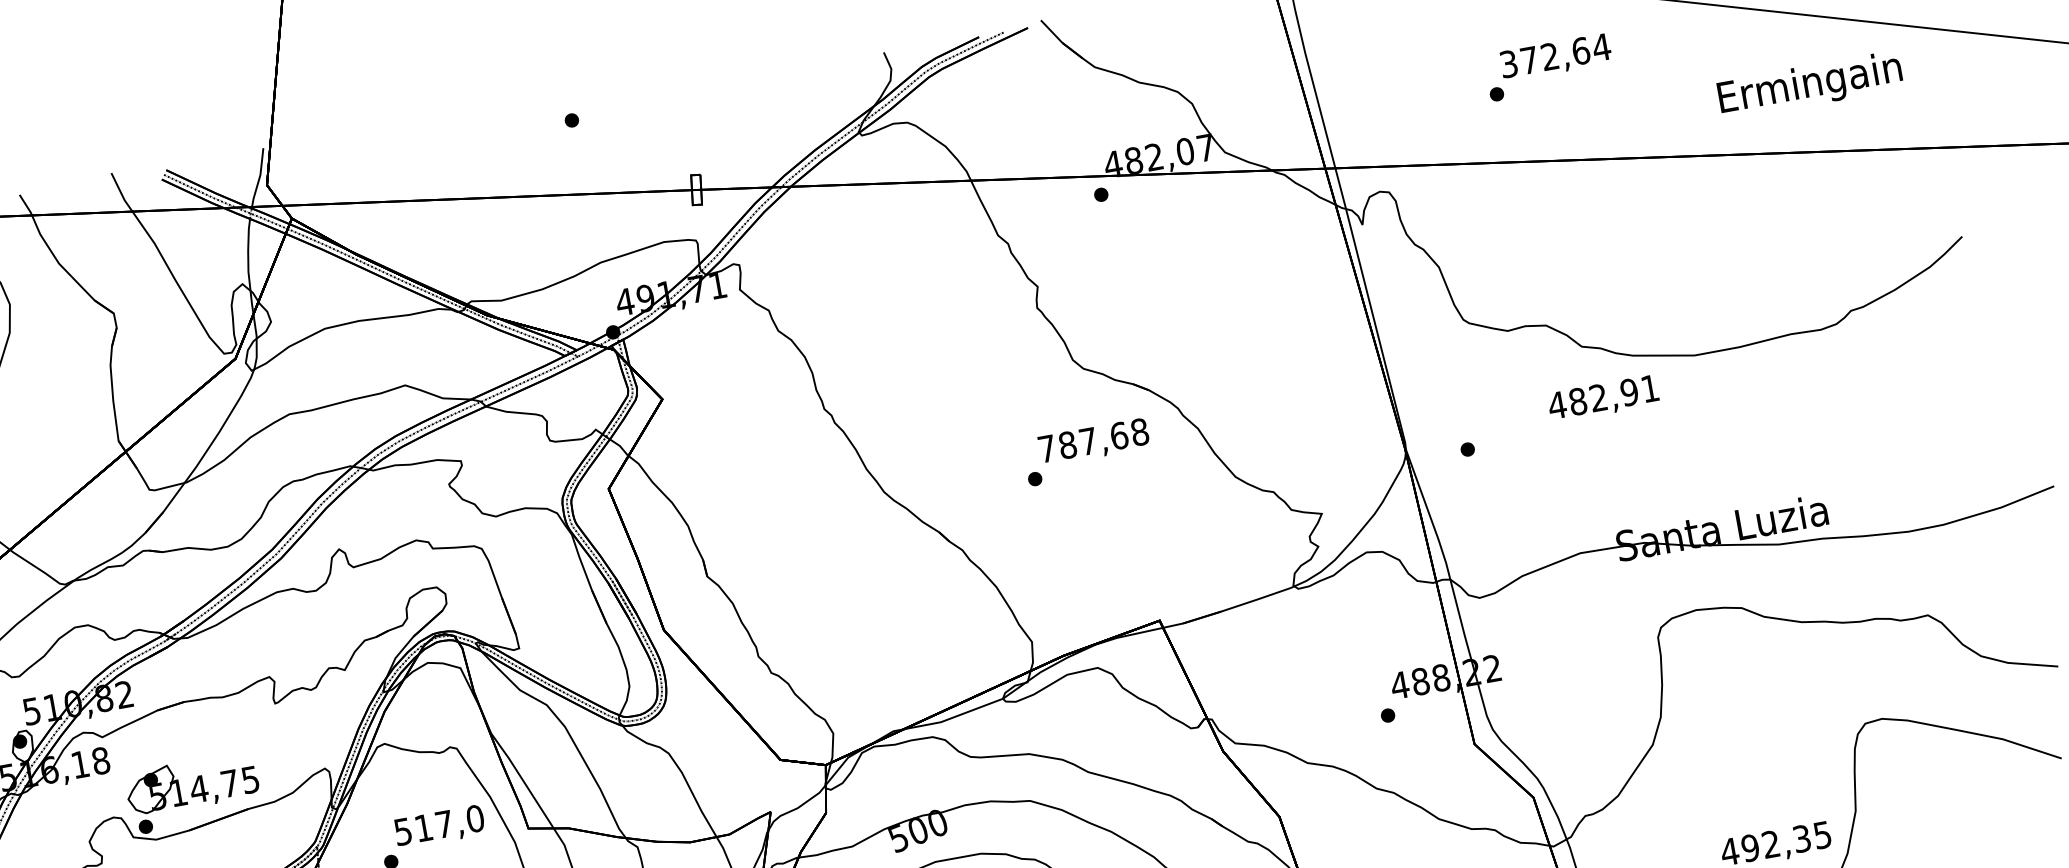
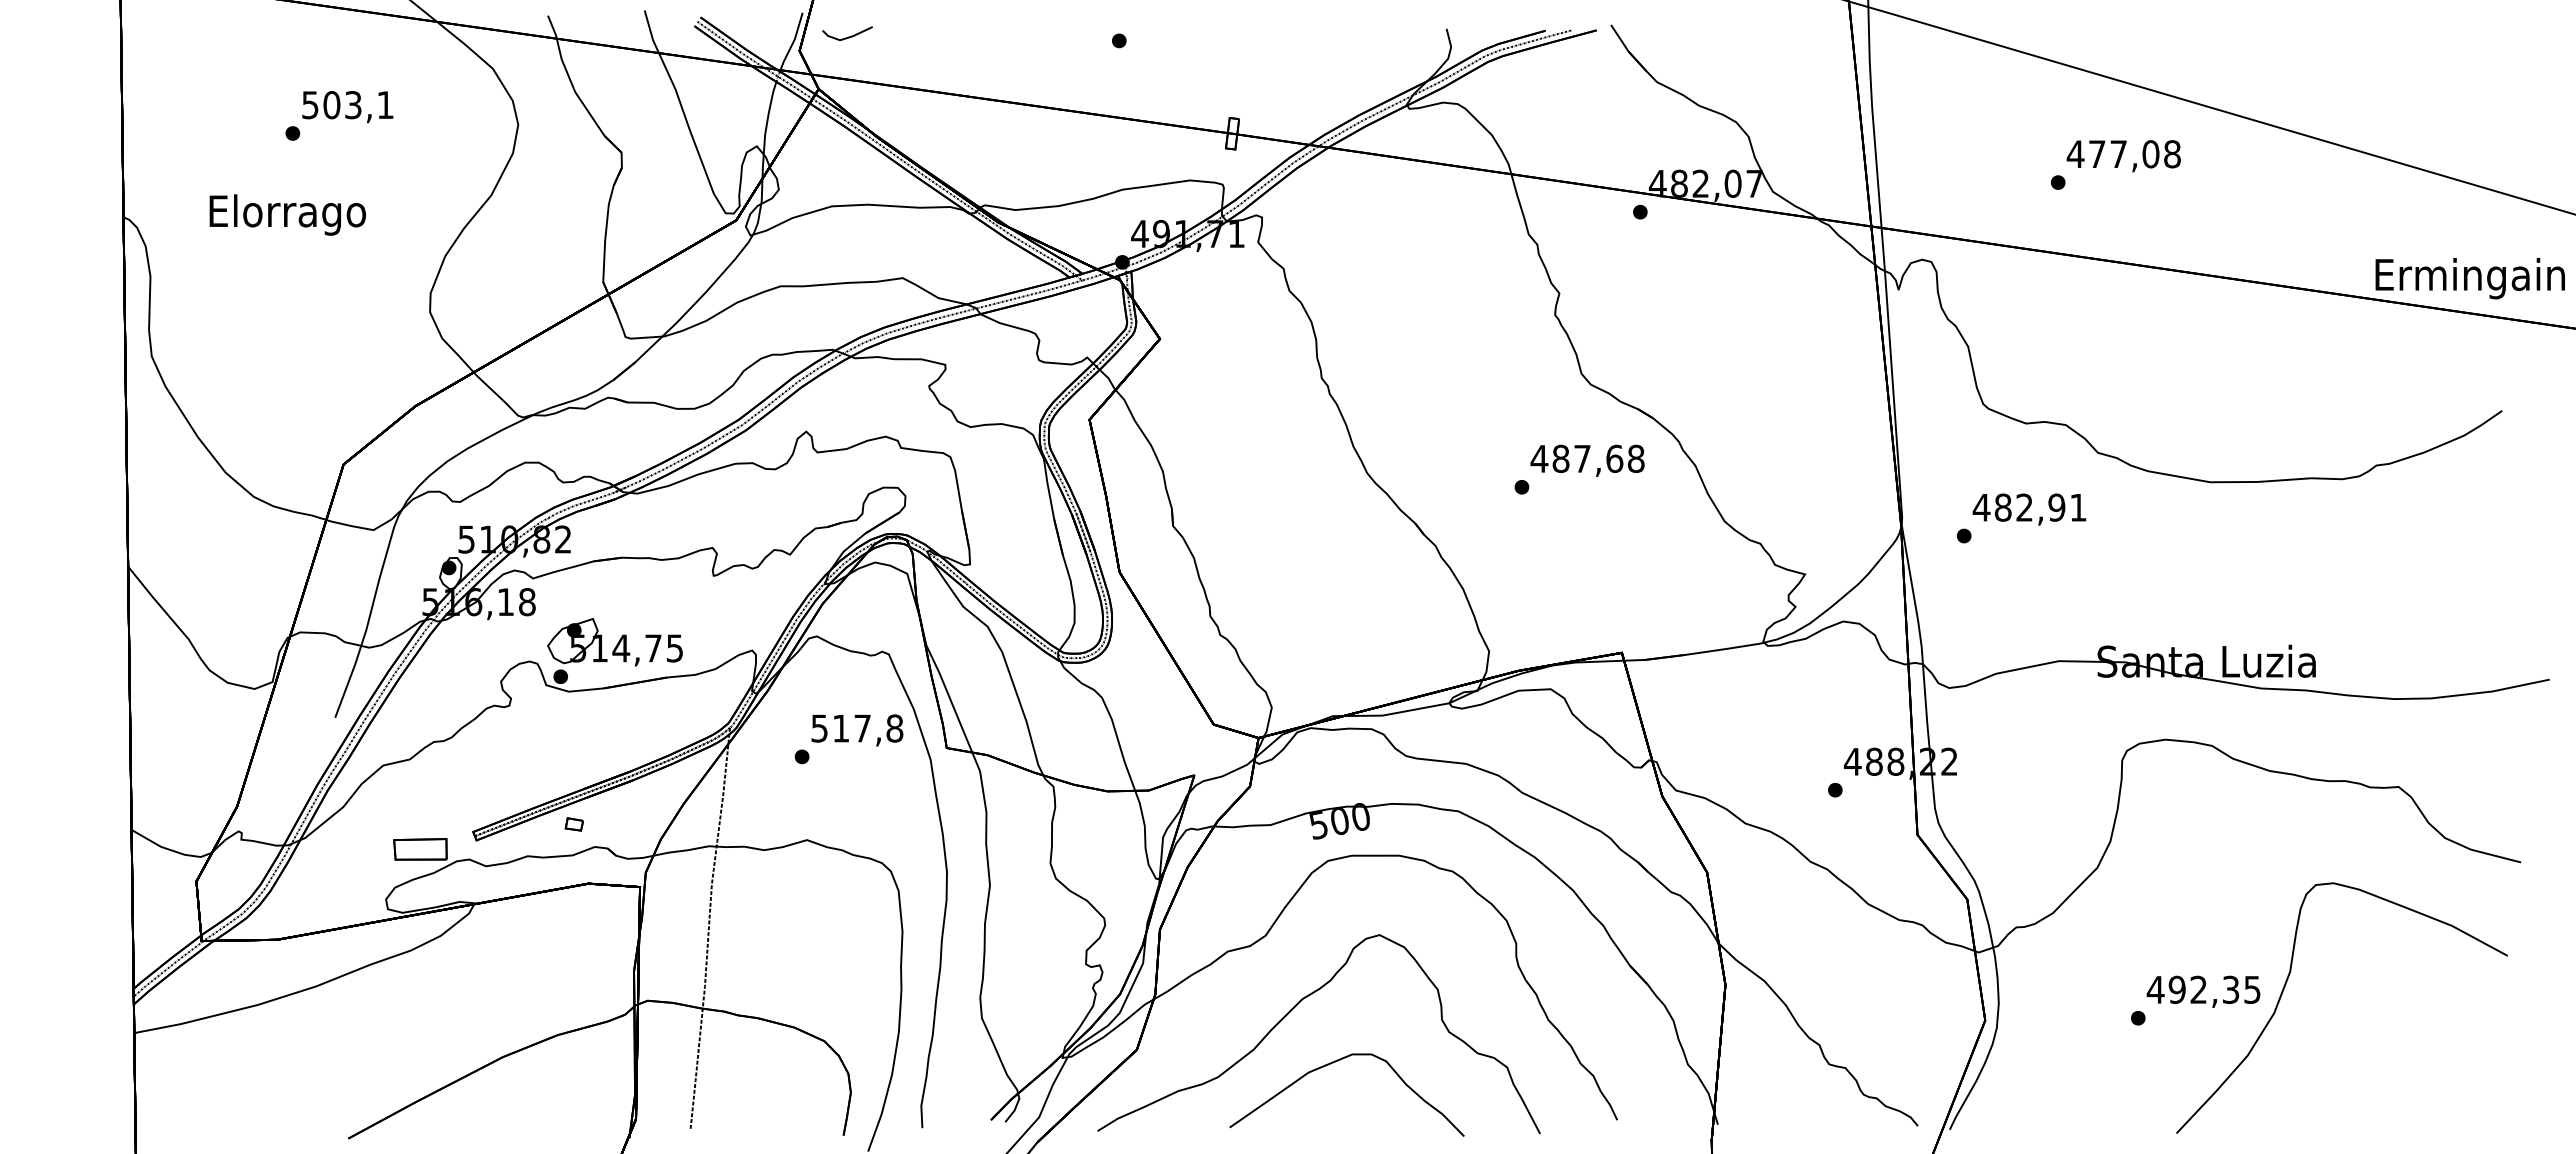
text: (1554, 56) -> (2123, 154), 372,64 -> 477,08
text: (1809, 85) -> (2469, 278), moved
line: (311, 162) -> (848, 36), added
text: (1603, 398) -> (2029, 509), moved
text: (1047, 448) -> (1539, 458), 787,68 -> 487,68
text: (474, 818) -> (894, 728), 517,0 -> 517,8

